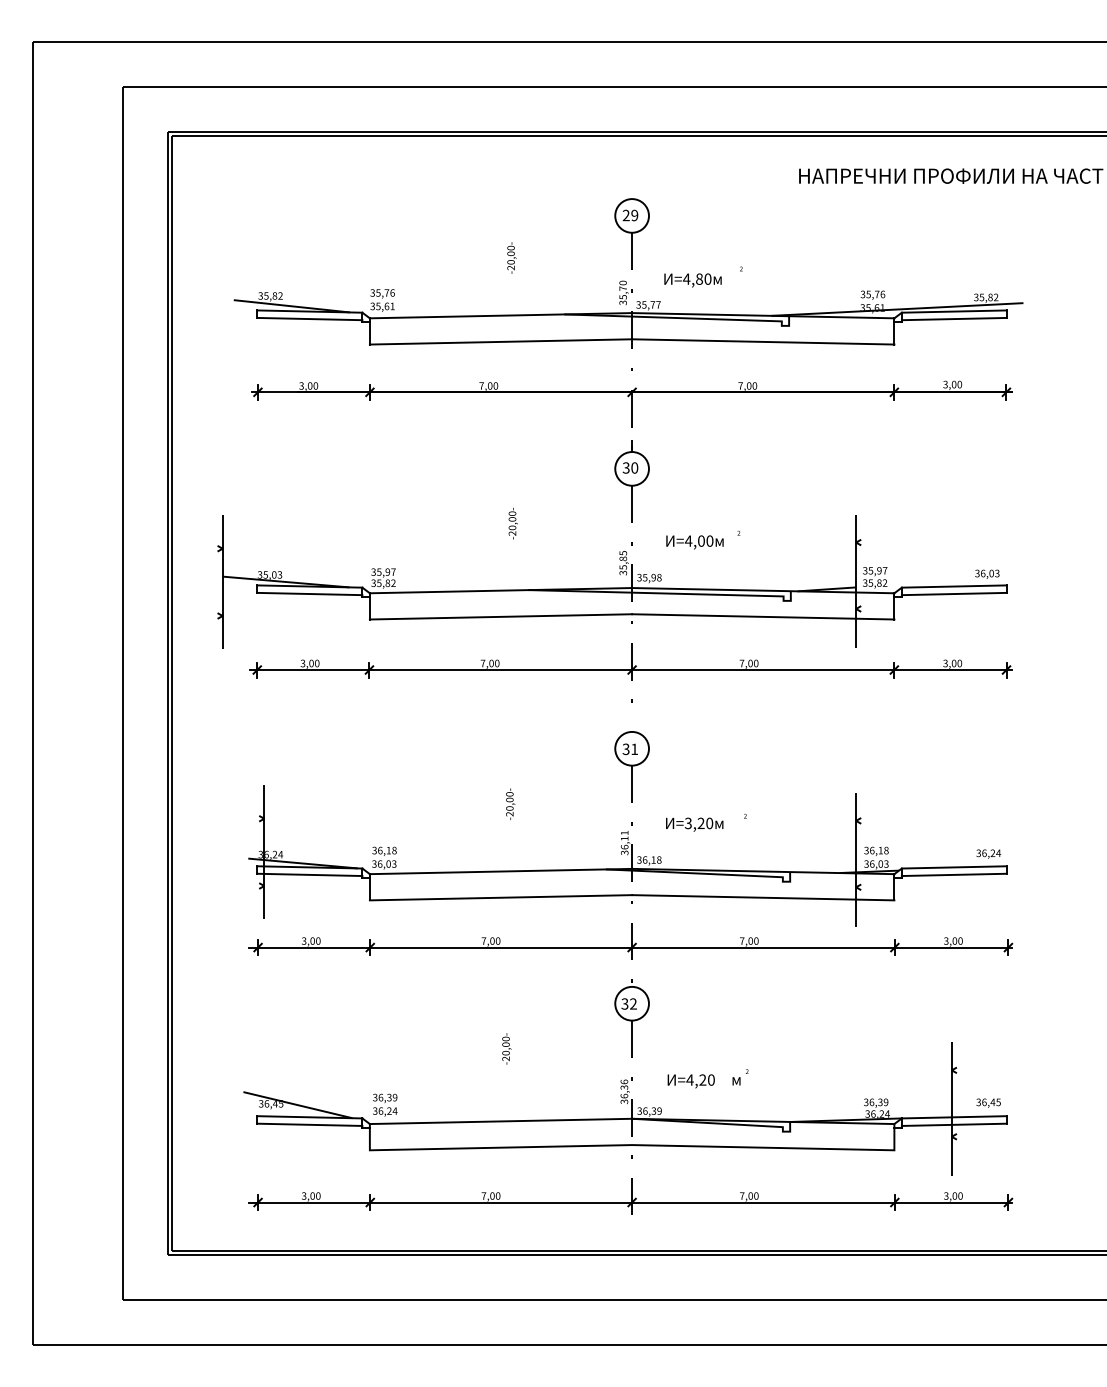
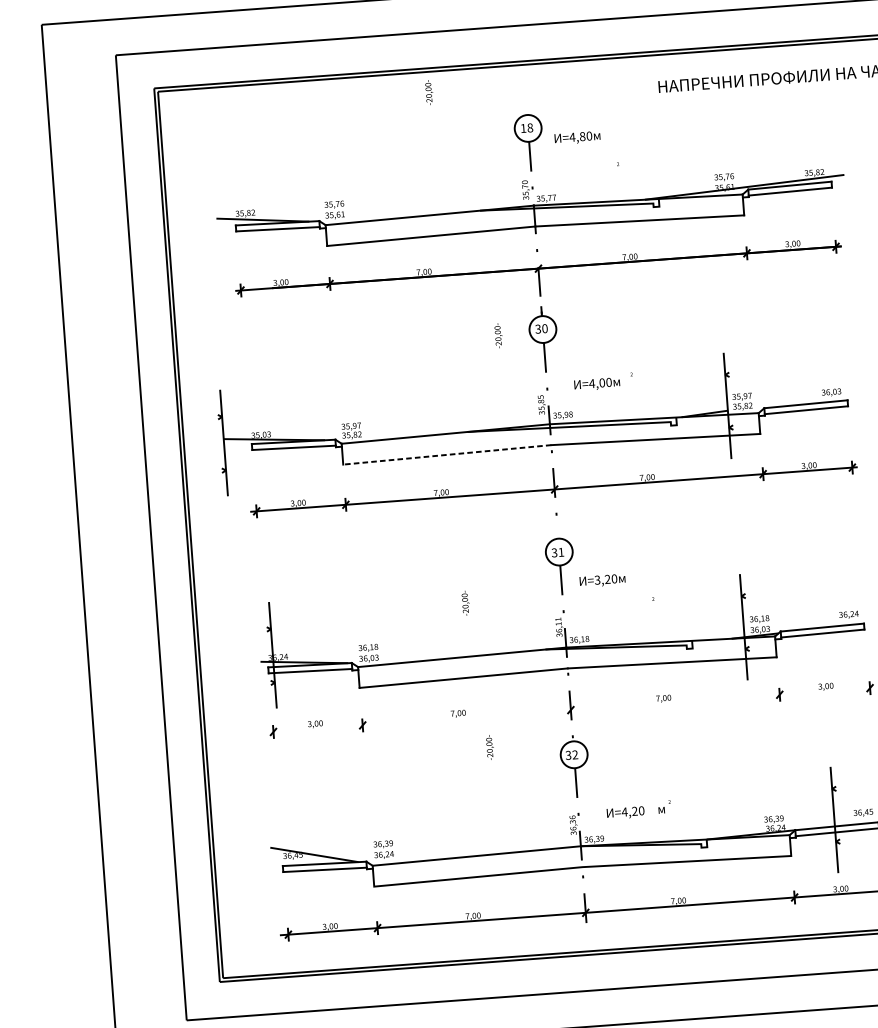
text: (630, 215) -> (526, 128), 29 -> 18
text: (511, 257) -> (429, 92), moved
text: (692, 280) -> (577, 138), moved
text: (512, 523) -> (498, 335), moved
line: (500, 616) -> (446, 454), solid -> dashed
text: (694, 824) -> (602, 580), moved
line: (630, 947) -> (569, 710), removed
text: (506, 1048) -> (489, 747), moved

